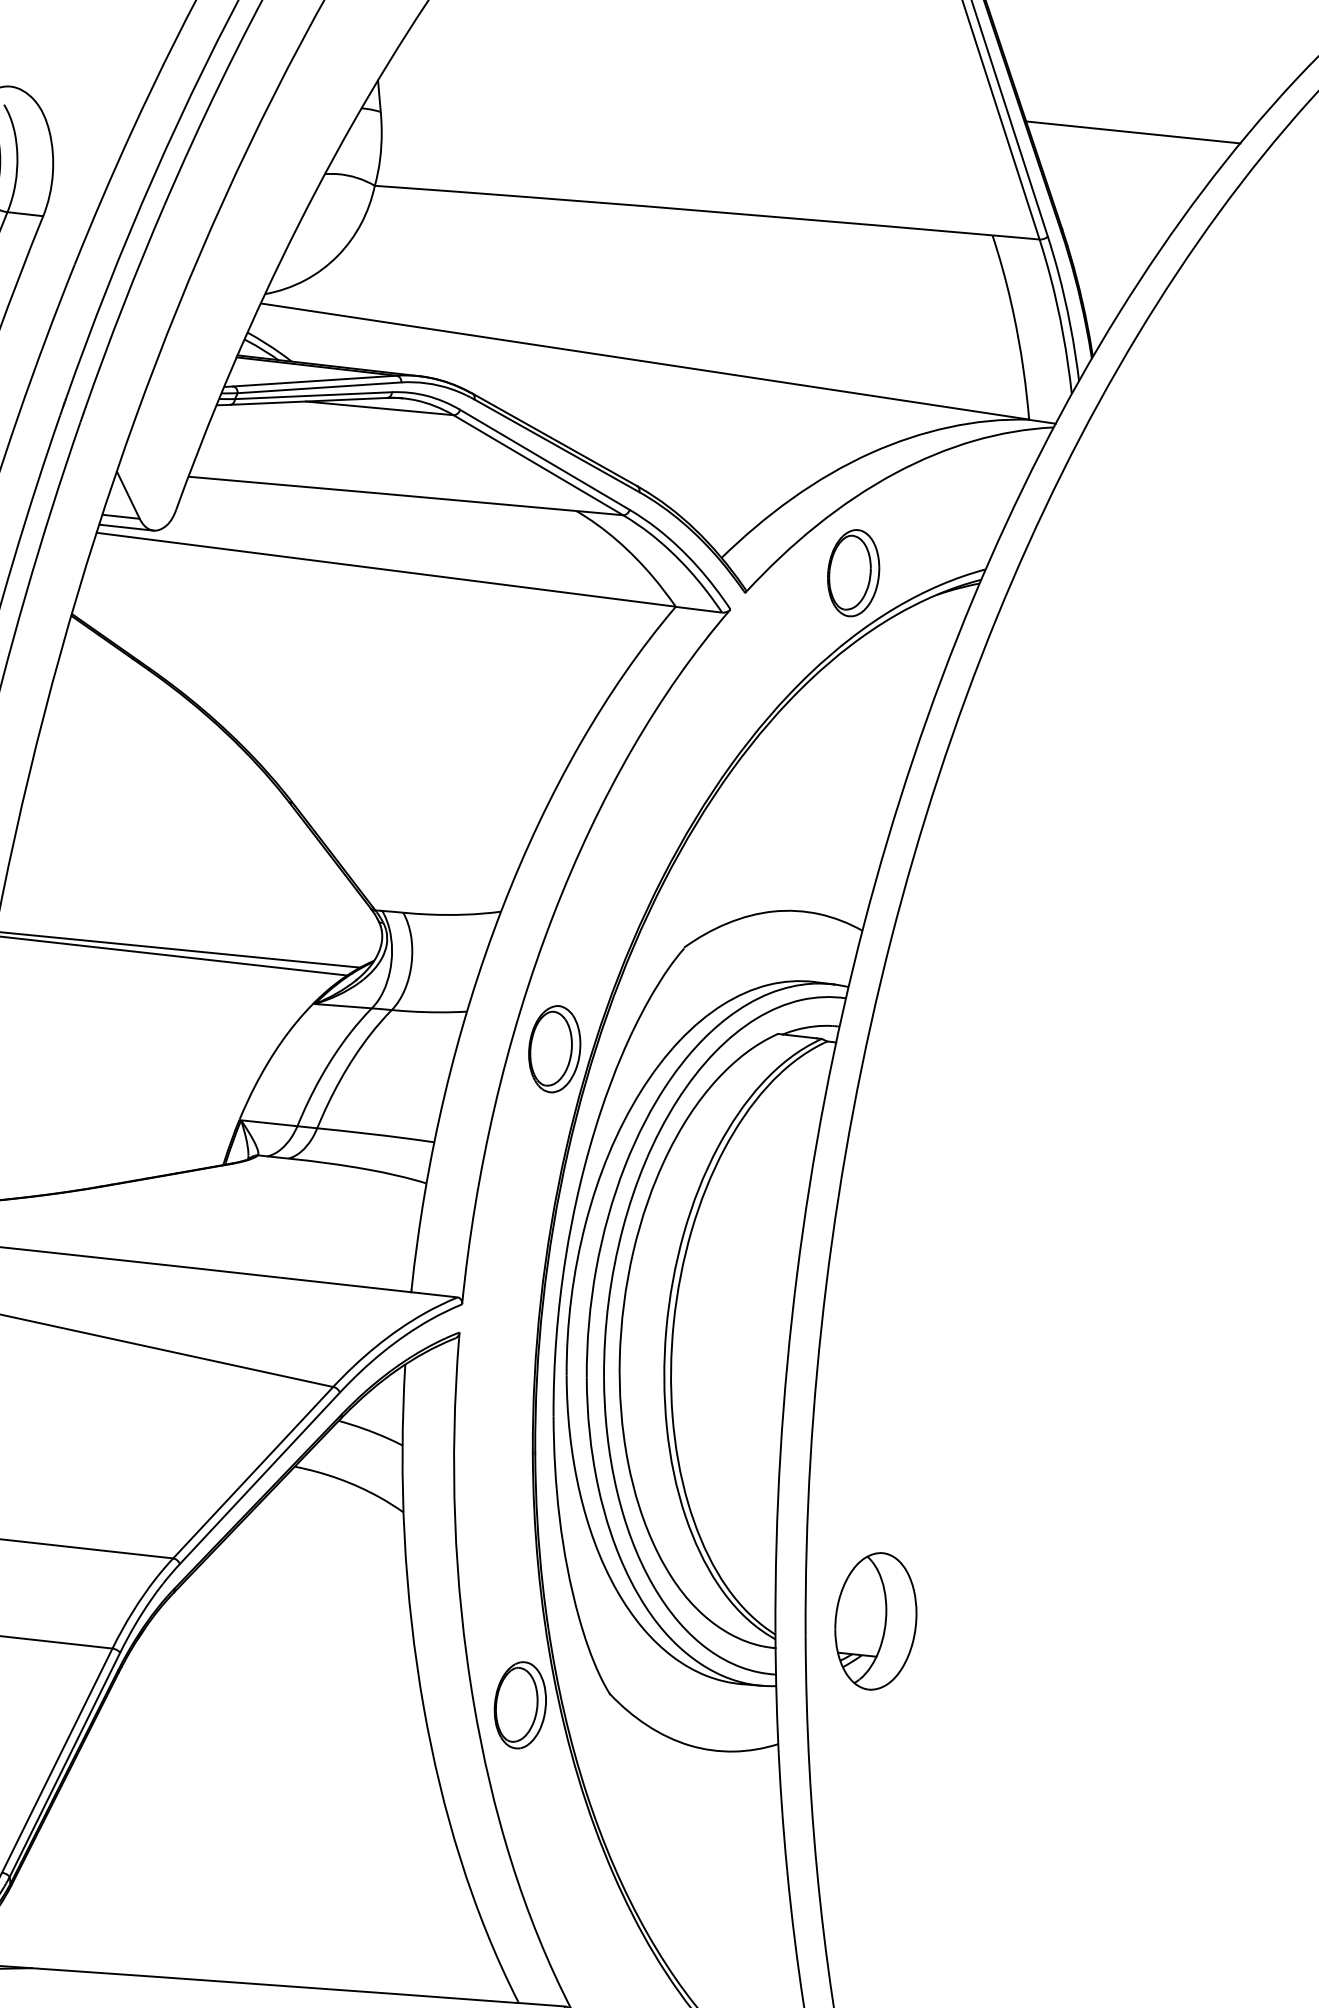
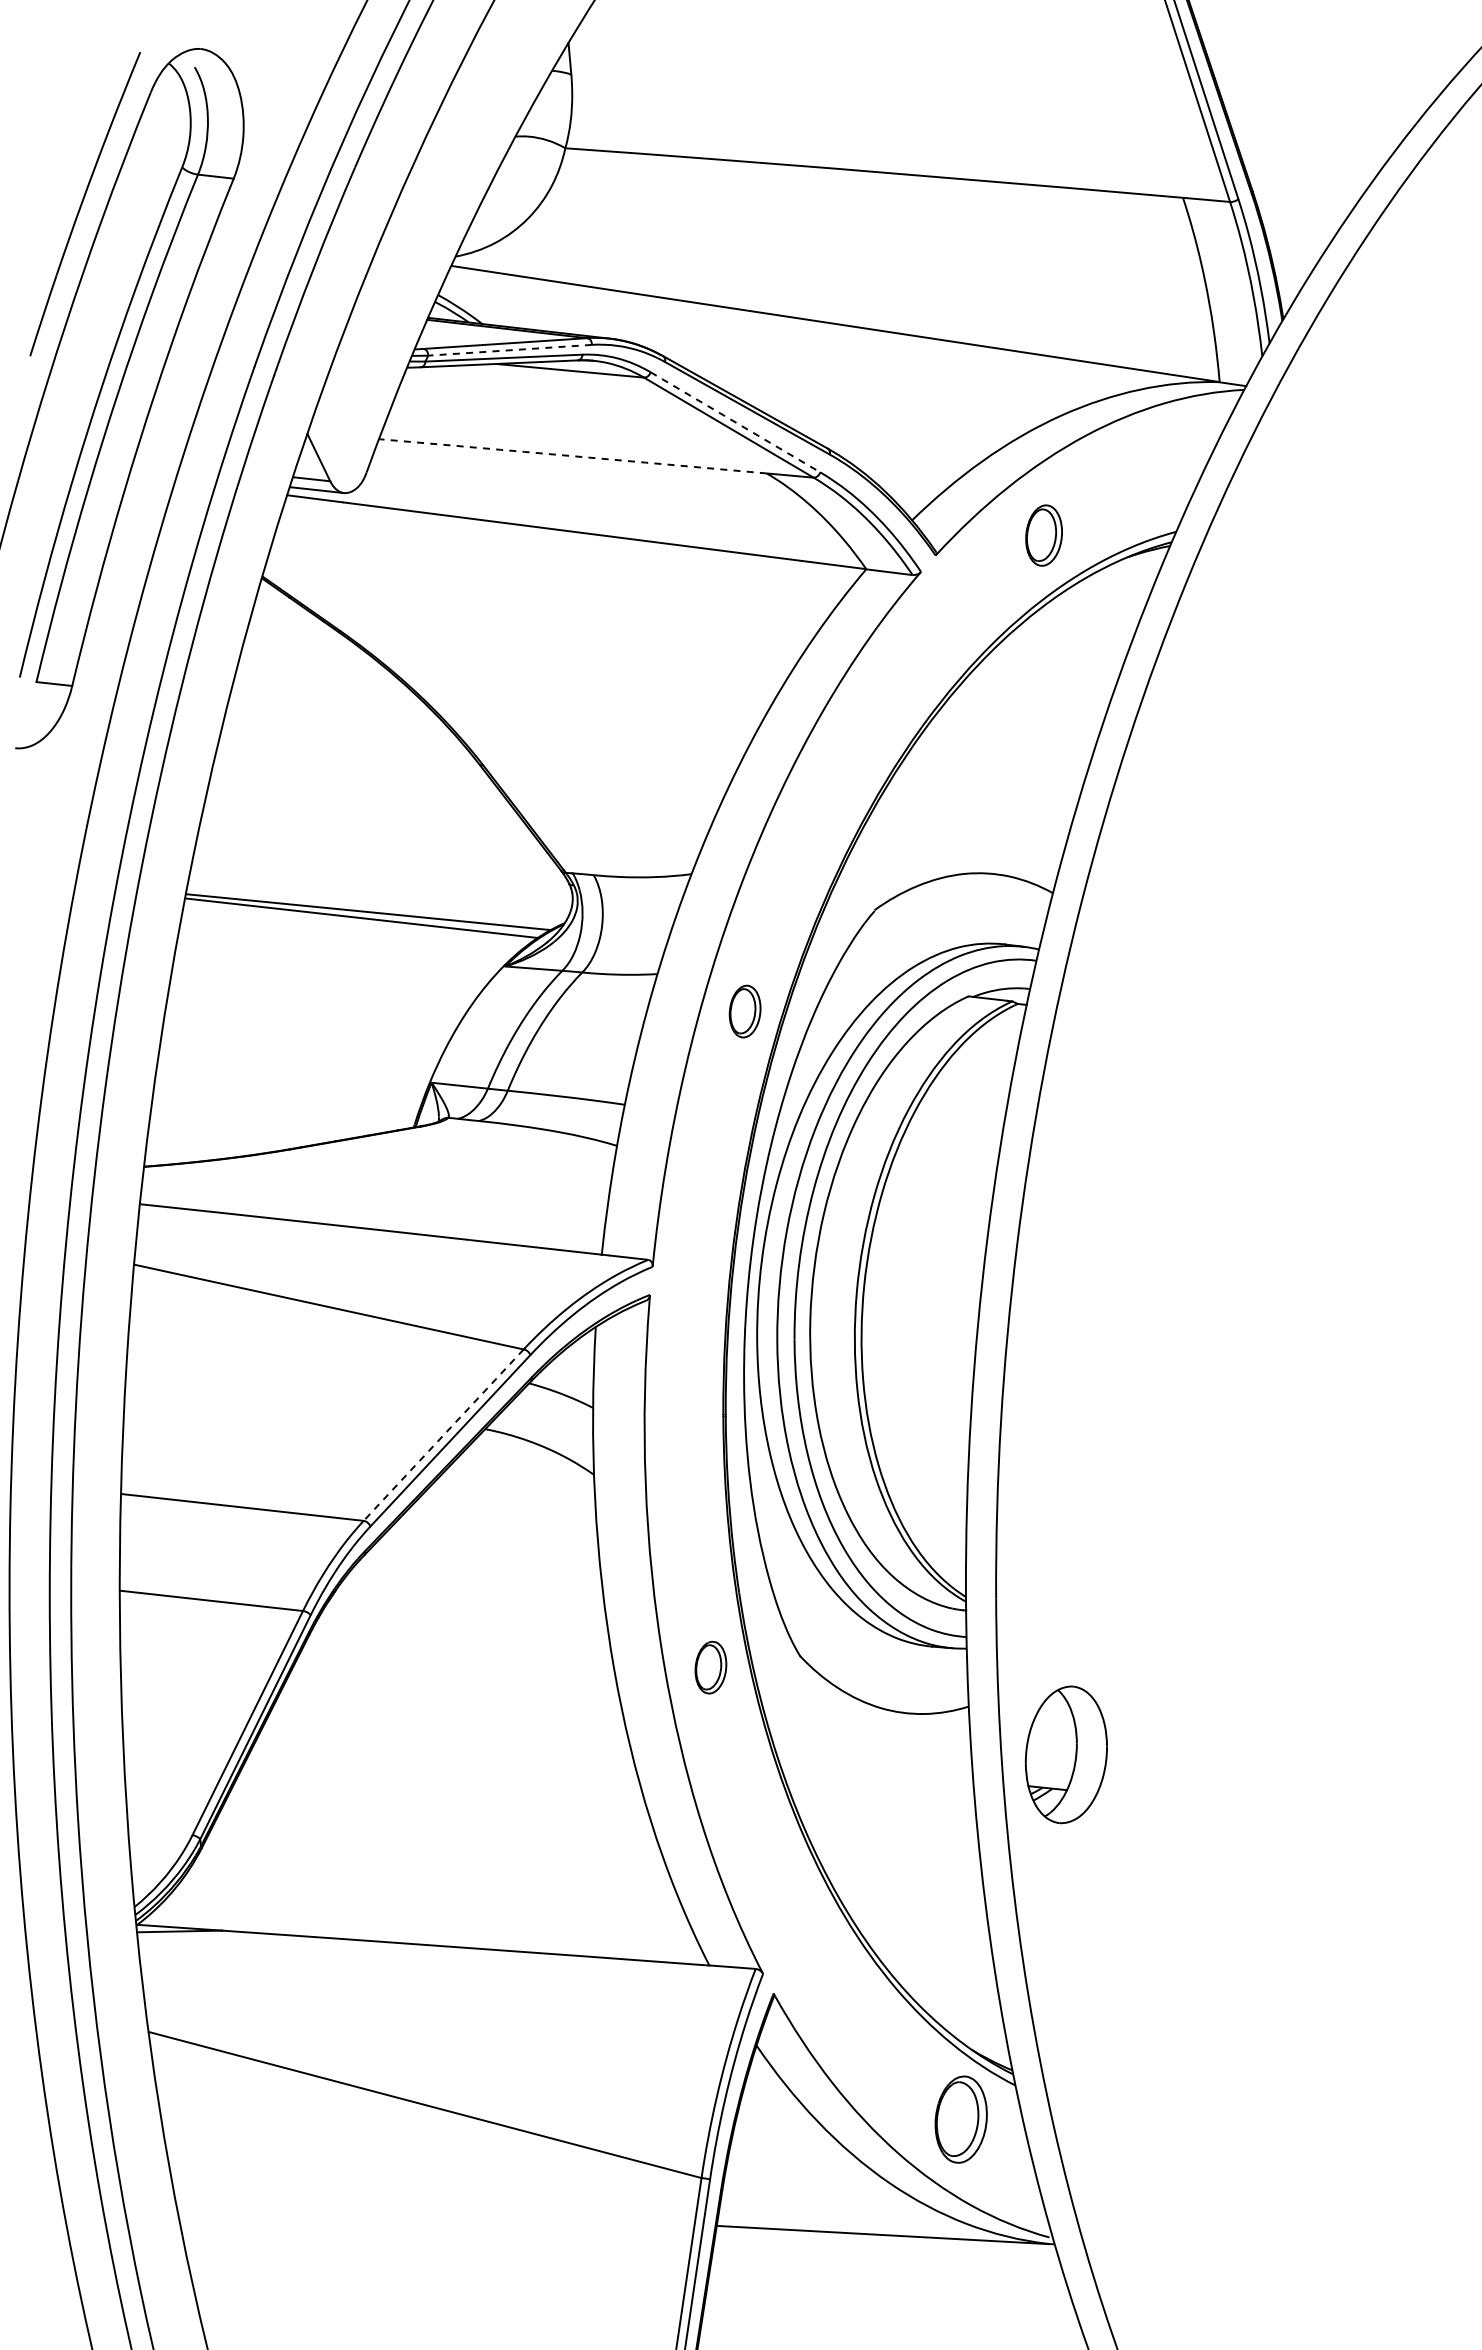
line: (1132, 132) -> (1323, 94), removed
line: (318, 388) -> (509, 350), solid -> dashed
line: (544, 460) -> (735, 422), solid -> dashed
arc: (382, 494) -> (573, 456), solid -> dashed
part: (852, 573) -> (1043, 535), size x0.7
part: (553, 1049) -> (744, 1011), size x0.6
line: (252, 1473) -> (443, 1435), solid -> dashed
part: (874, 1621) -> (1065, 1754), moved
part: (519, 1705) -> (710, 1667), size x0.6

